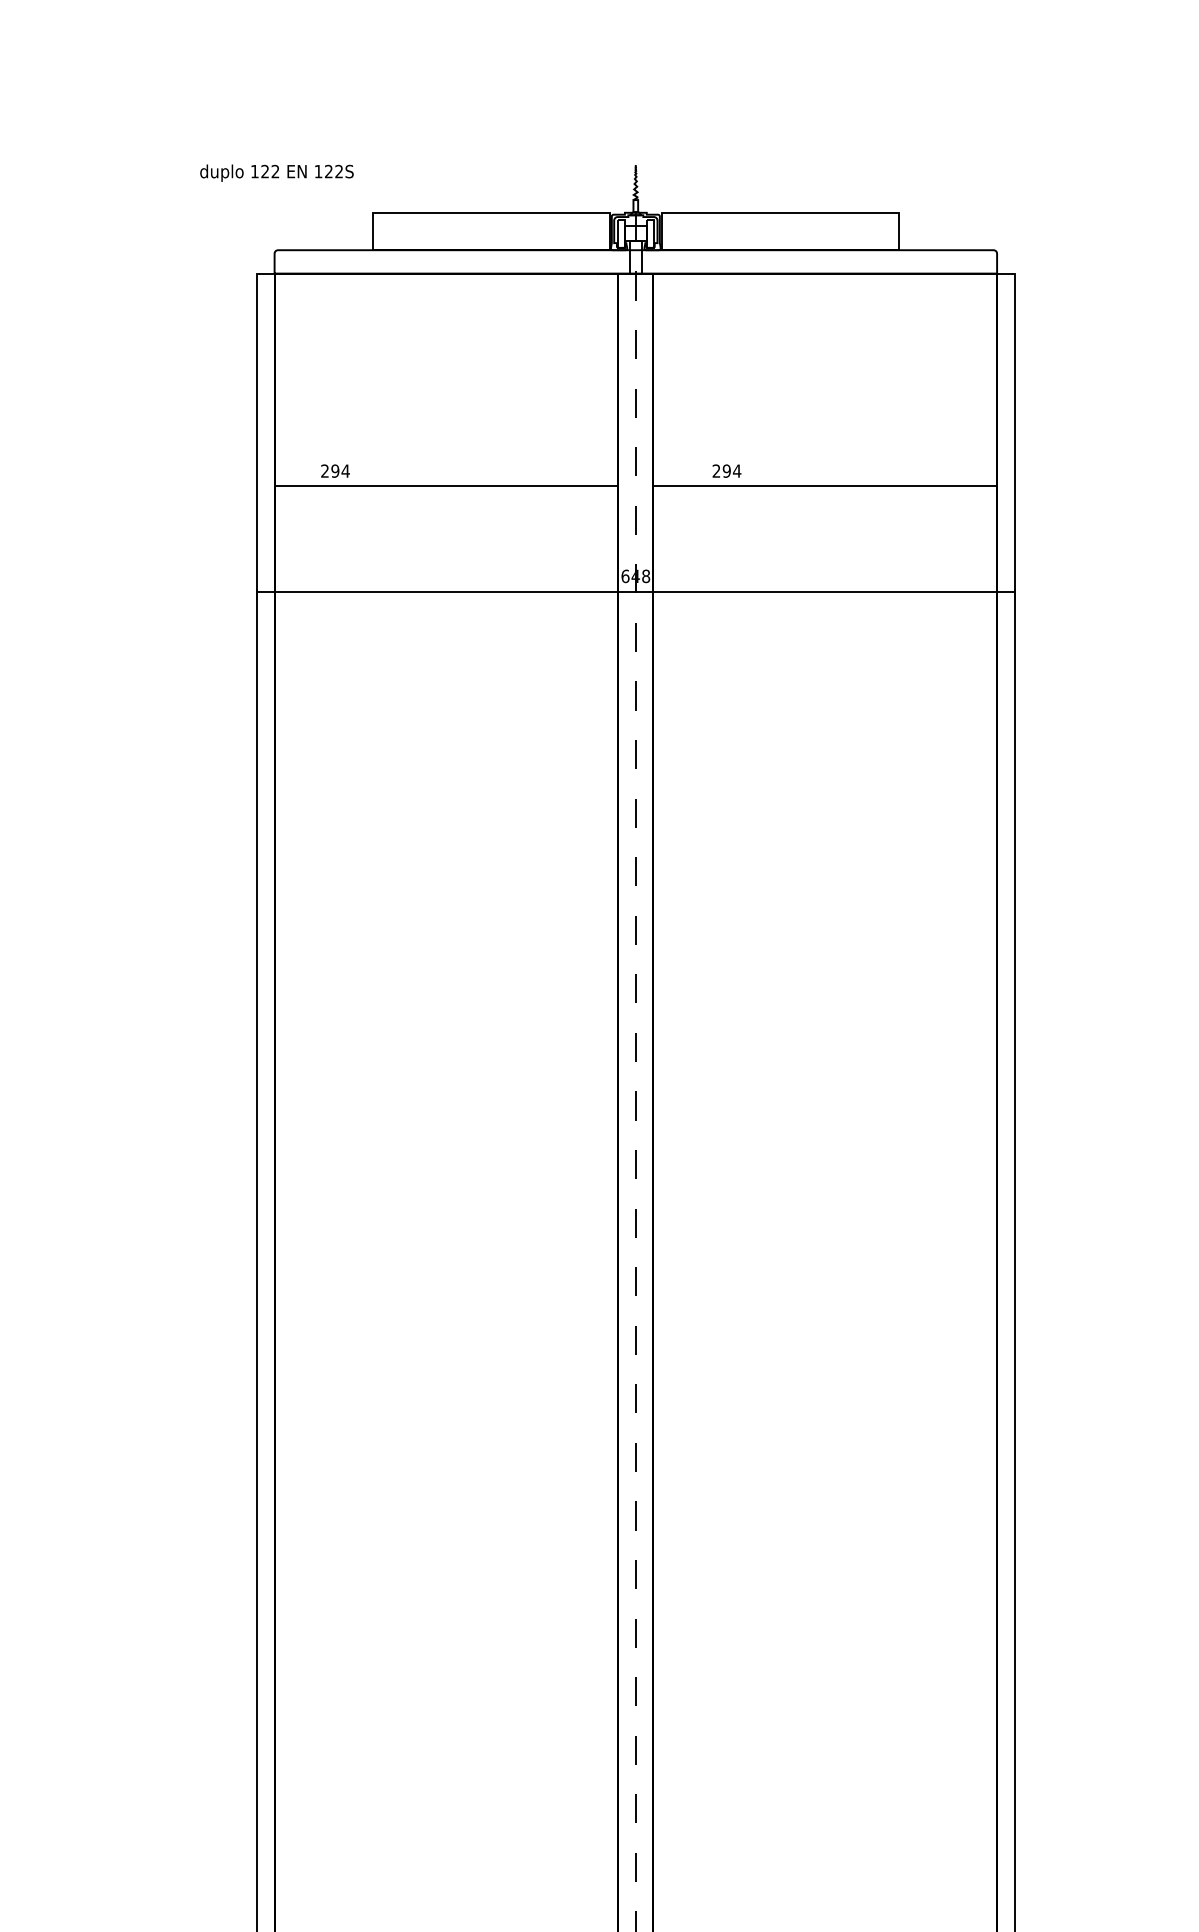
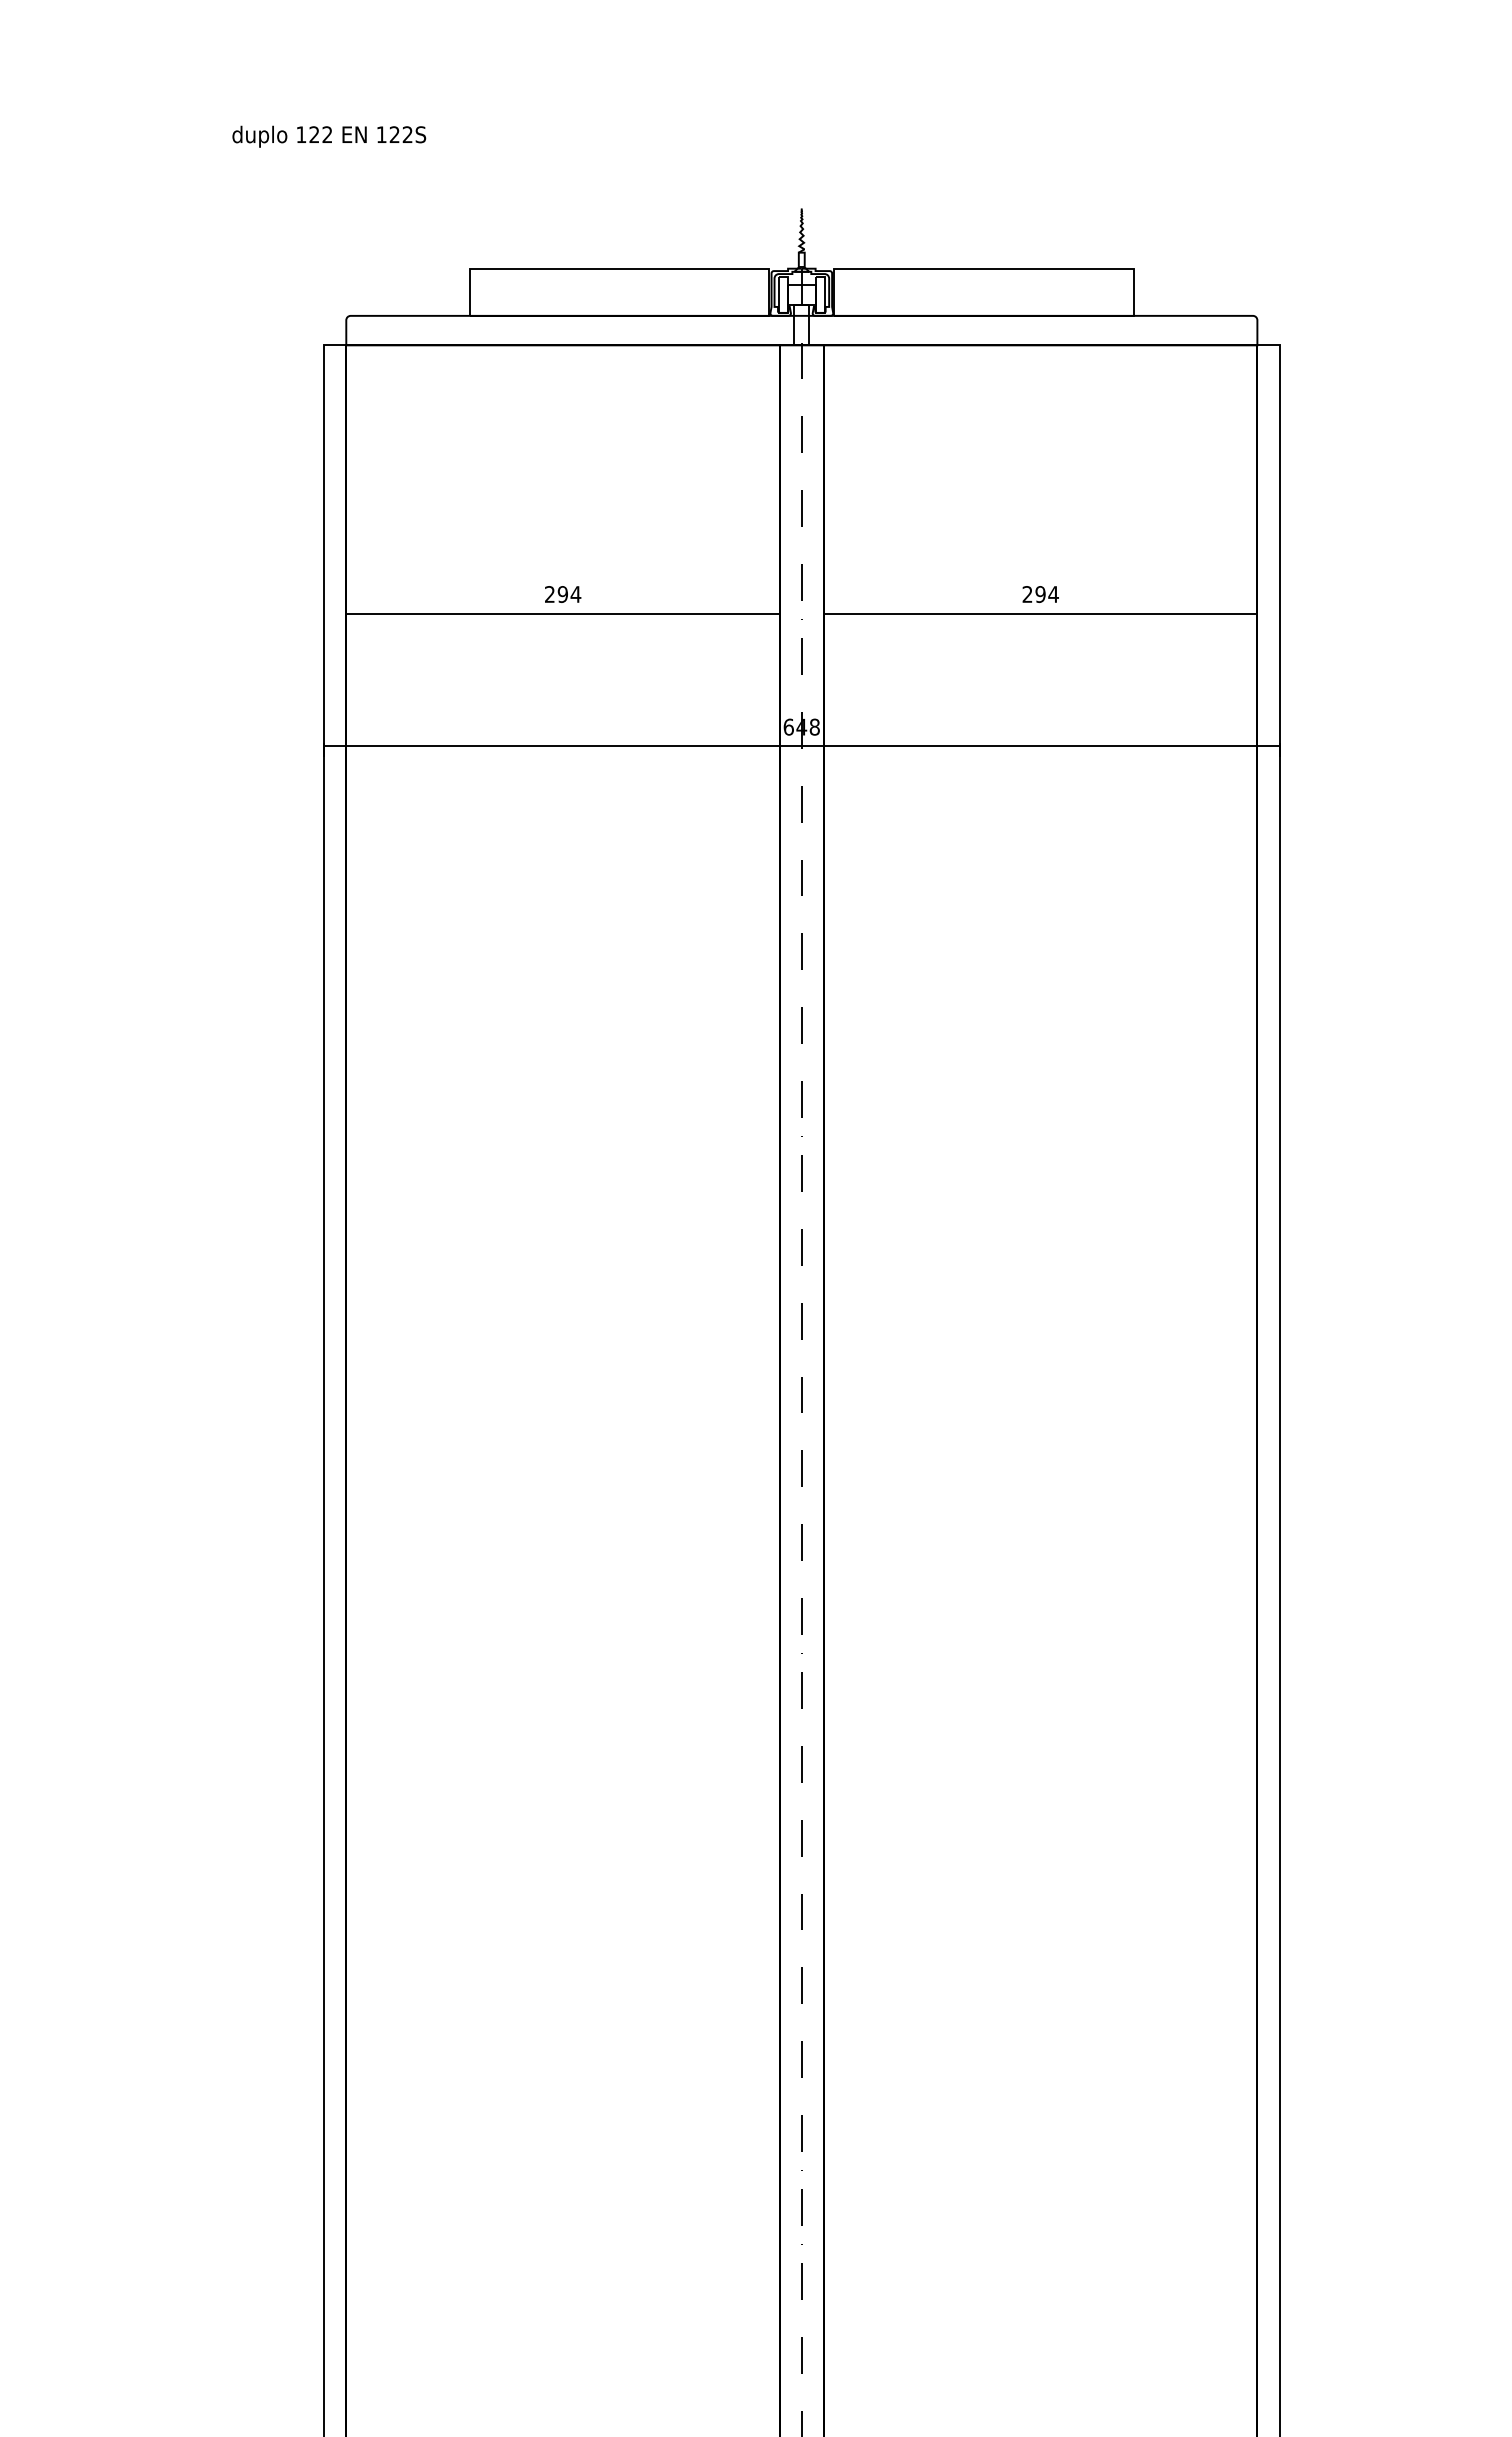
text: (277, 172) -> (329, 136), moved
text: (335, 471) -> (563, 594), moved
text: (726, 471) -> (1040, 594), moved

